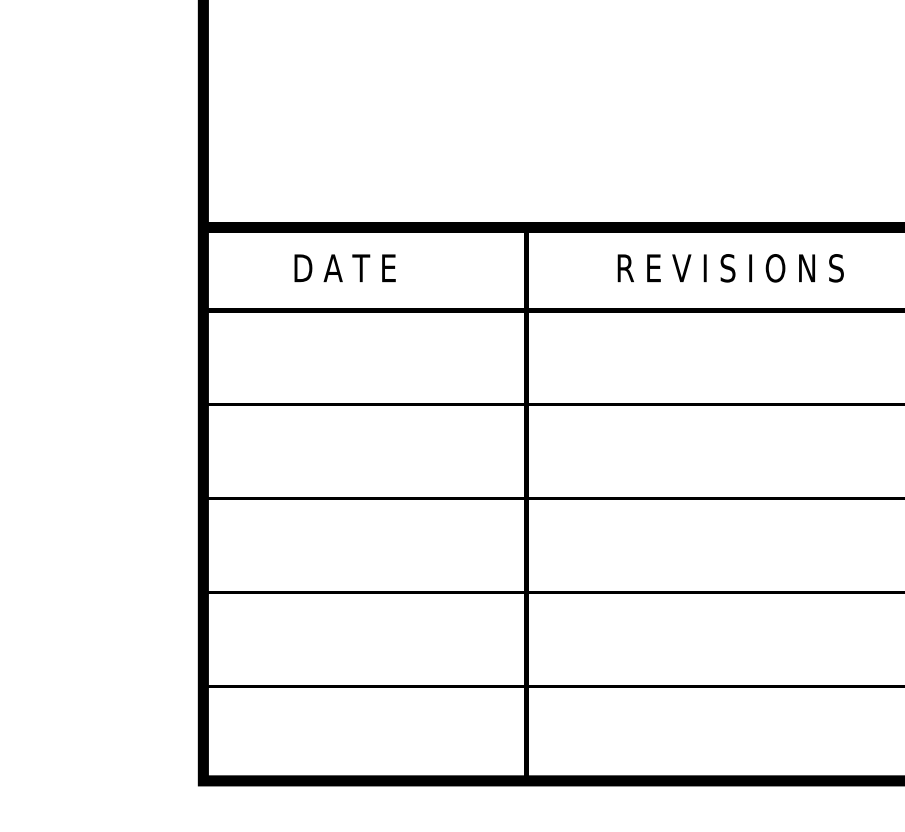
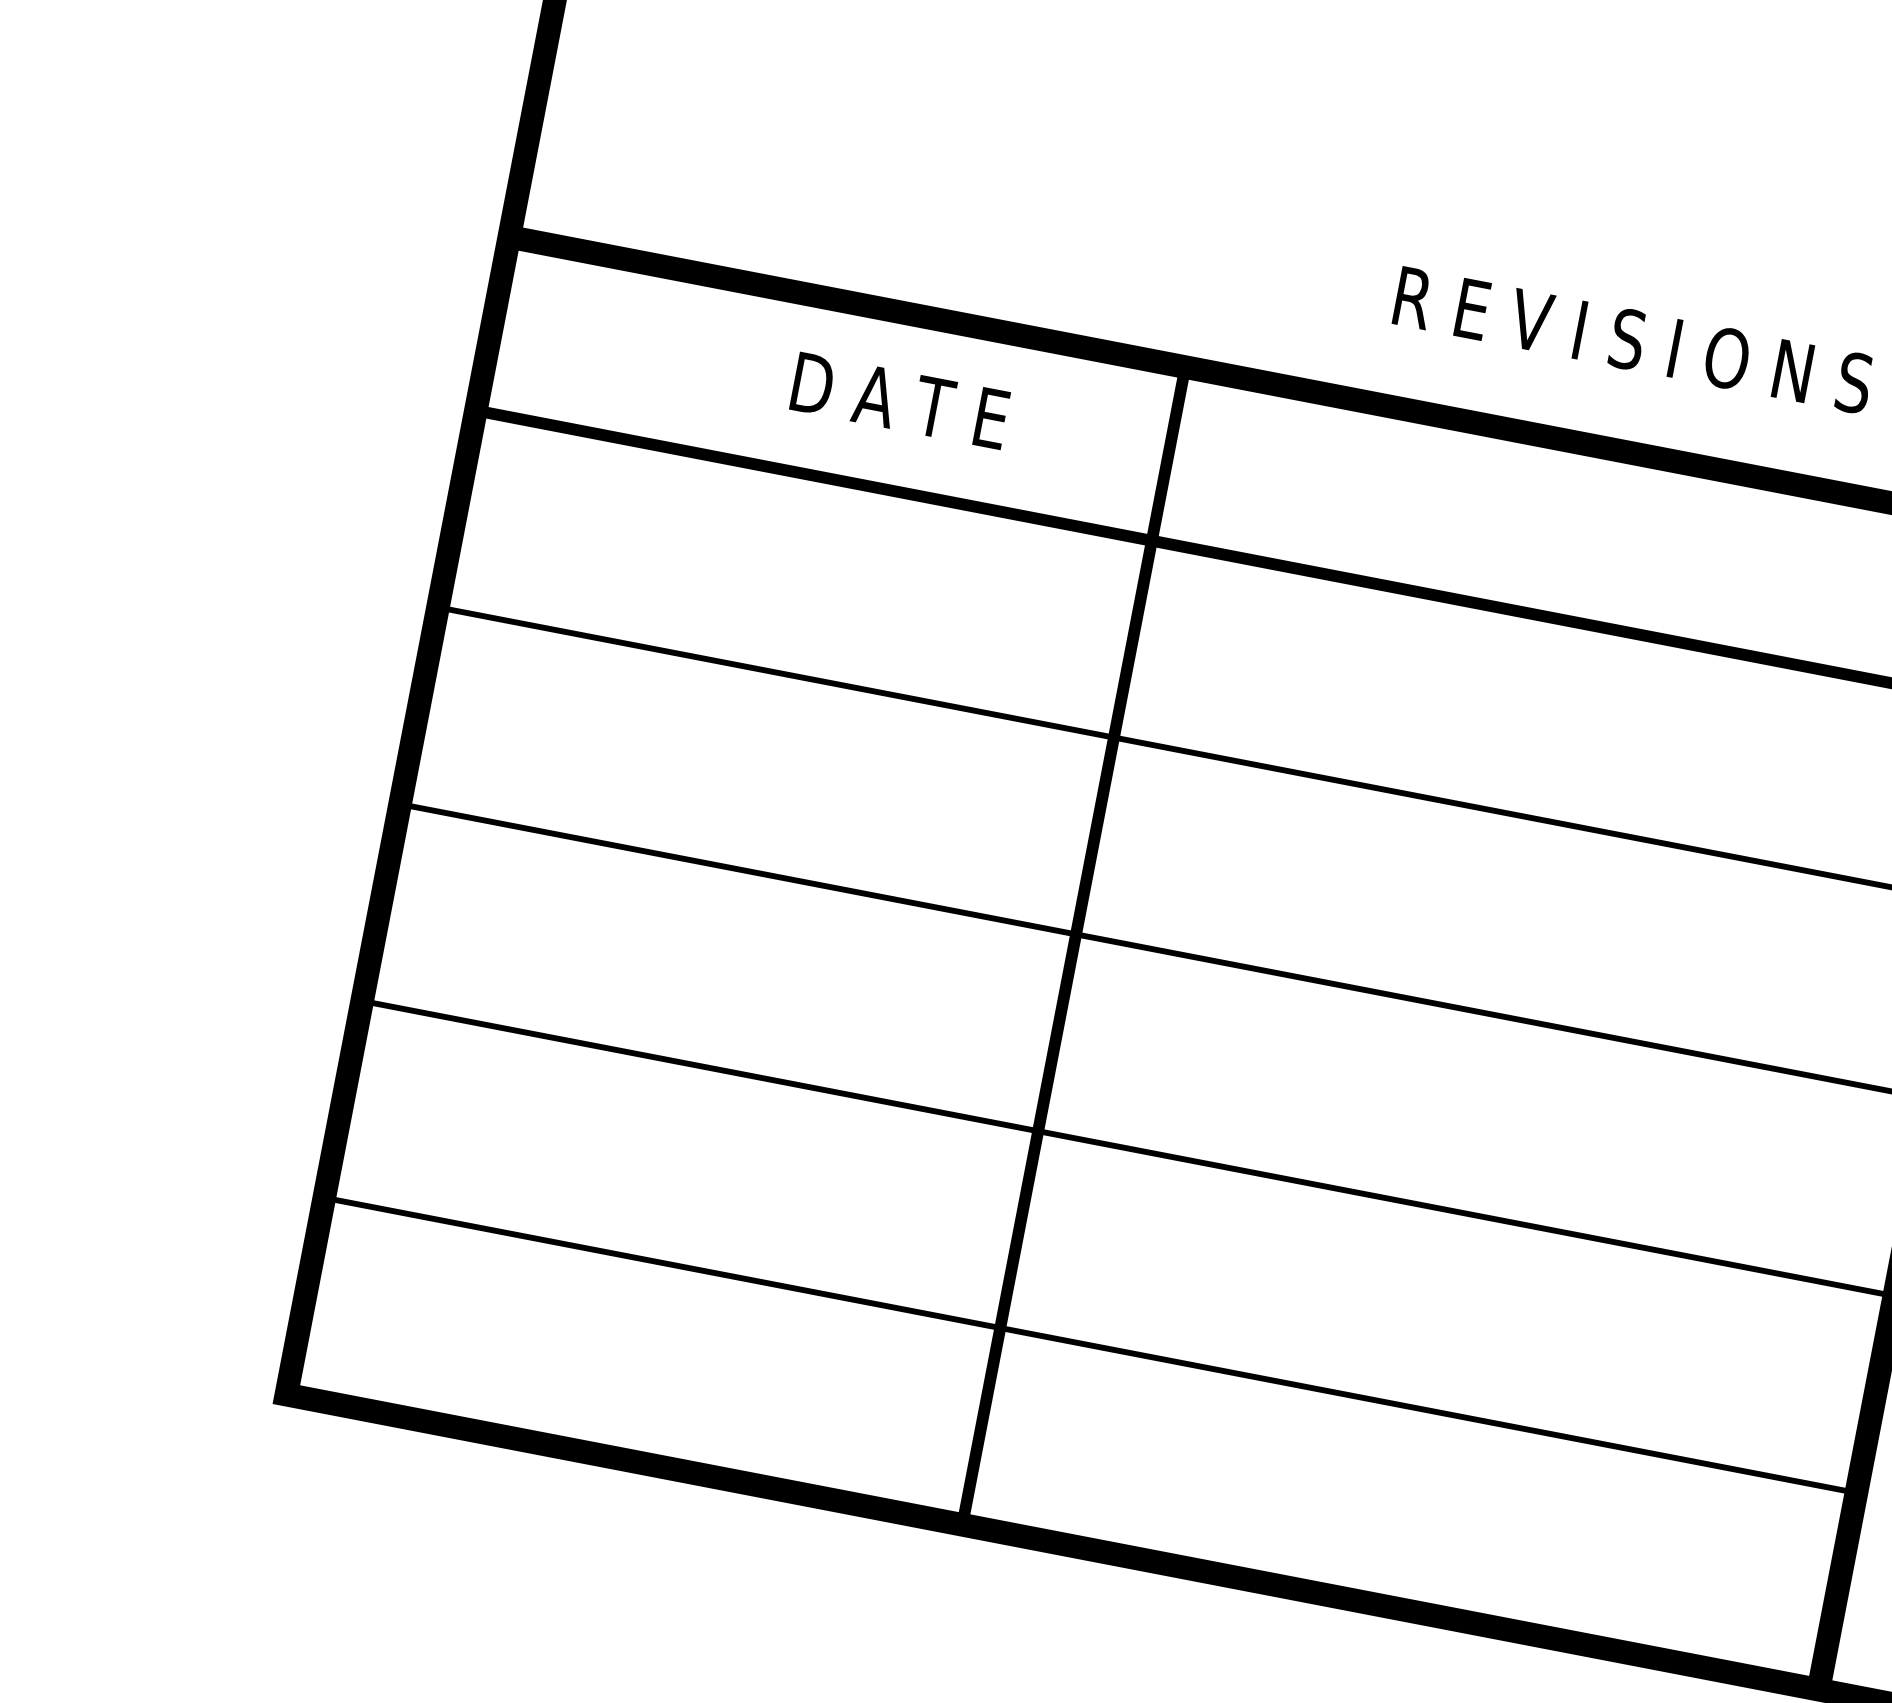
text: (344, 268) -> (898, 401), moved
text: (730, 268) -> (1632, 340), moved

